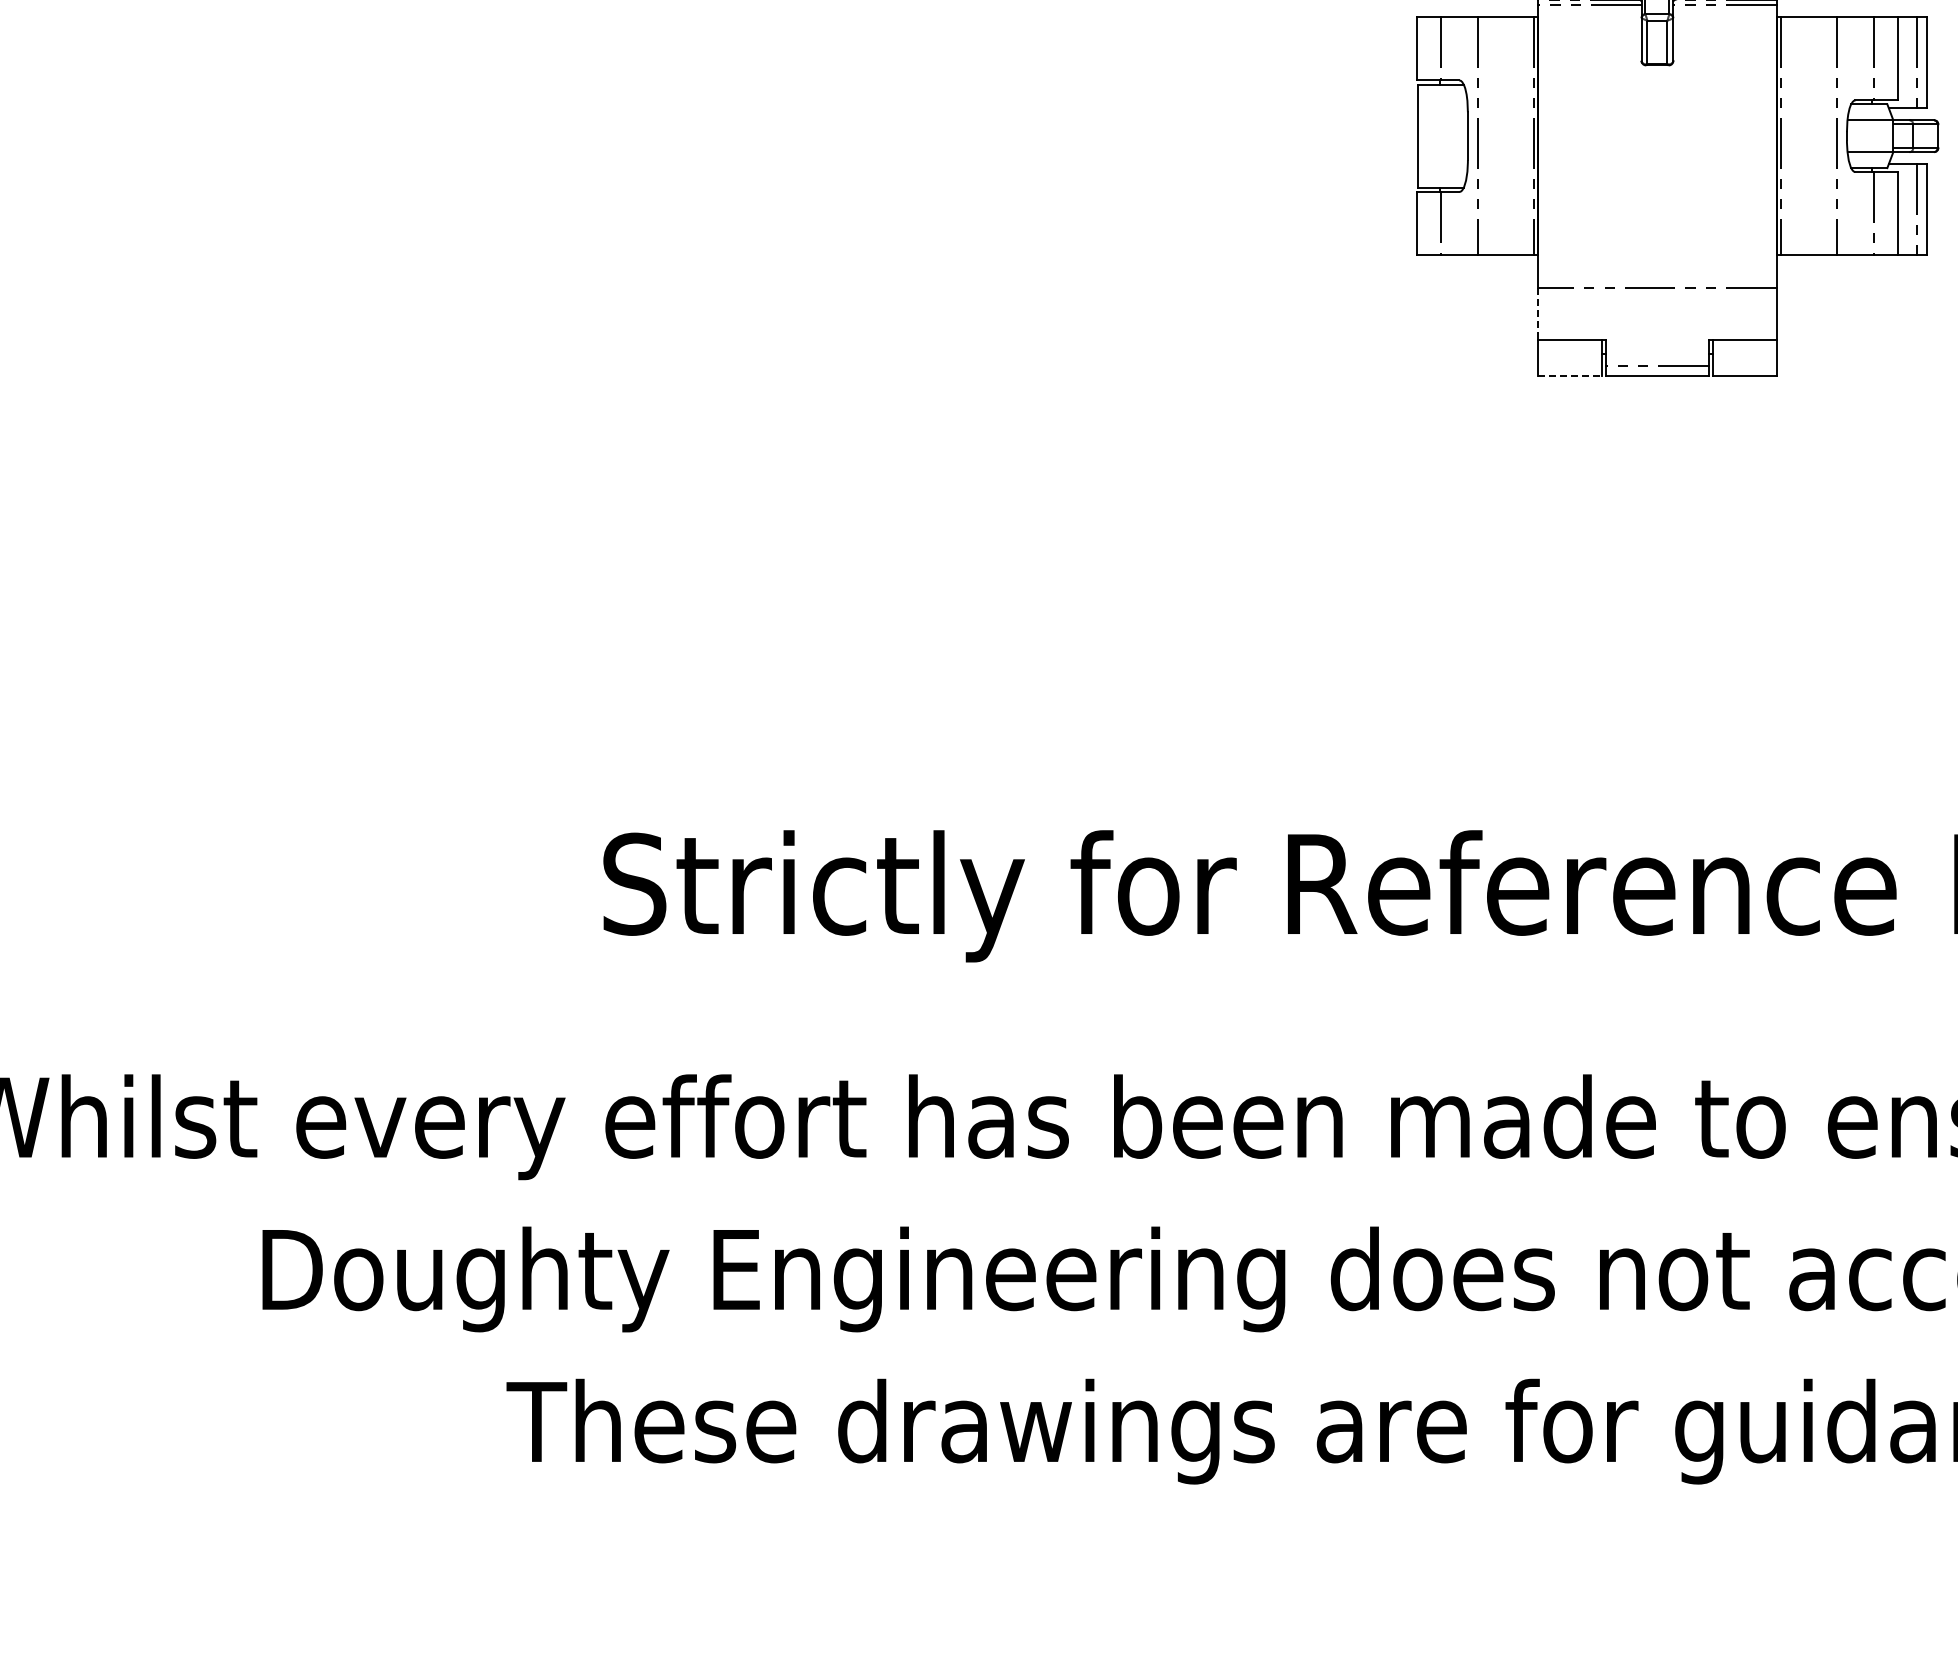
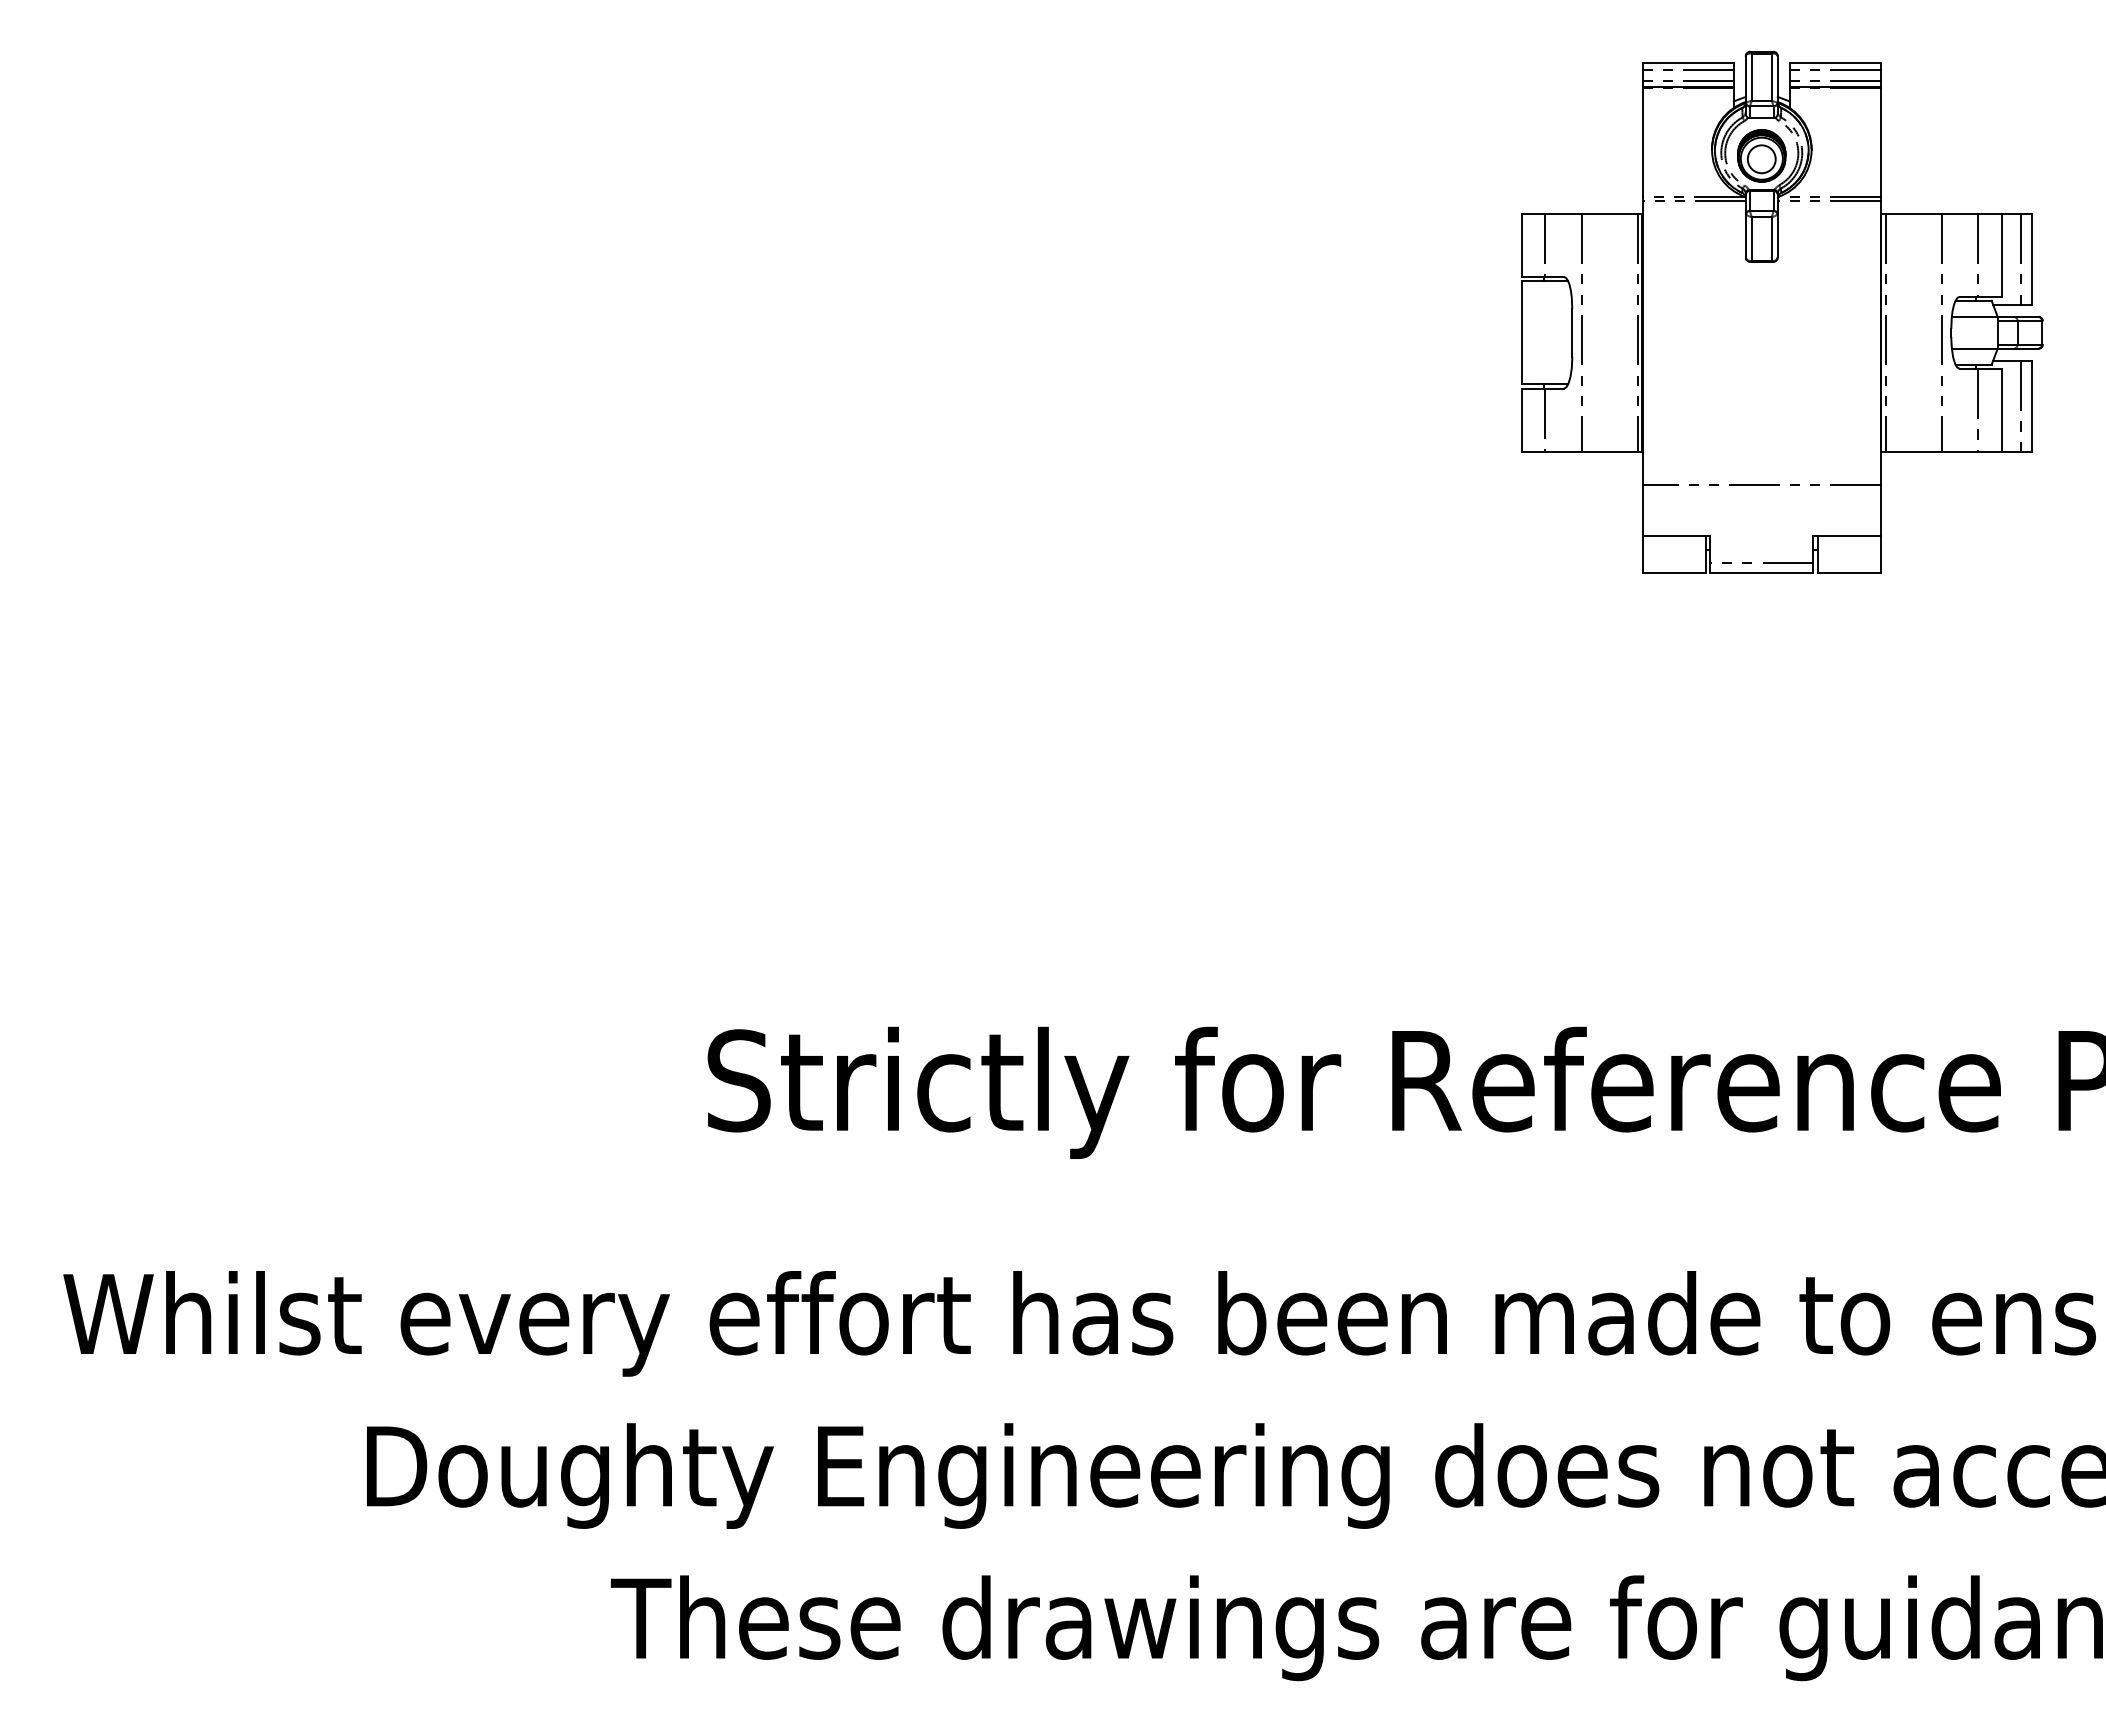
line: (1538, 313) -> (1642, 510), dashed -> solid
line: (1570, 376) -> (1674, 573), dashed -> solid

